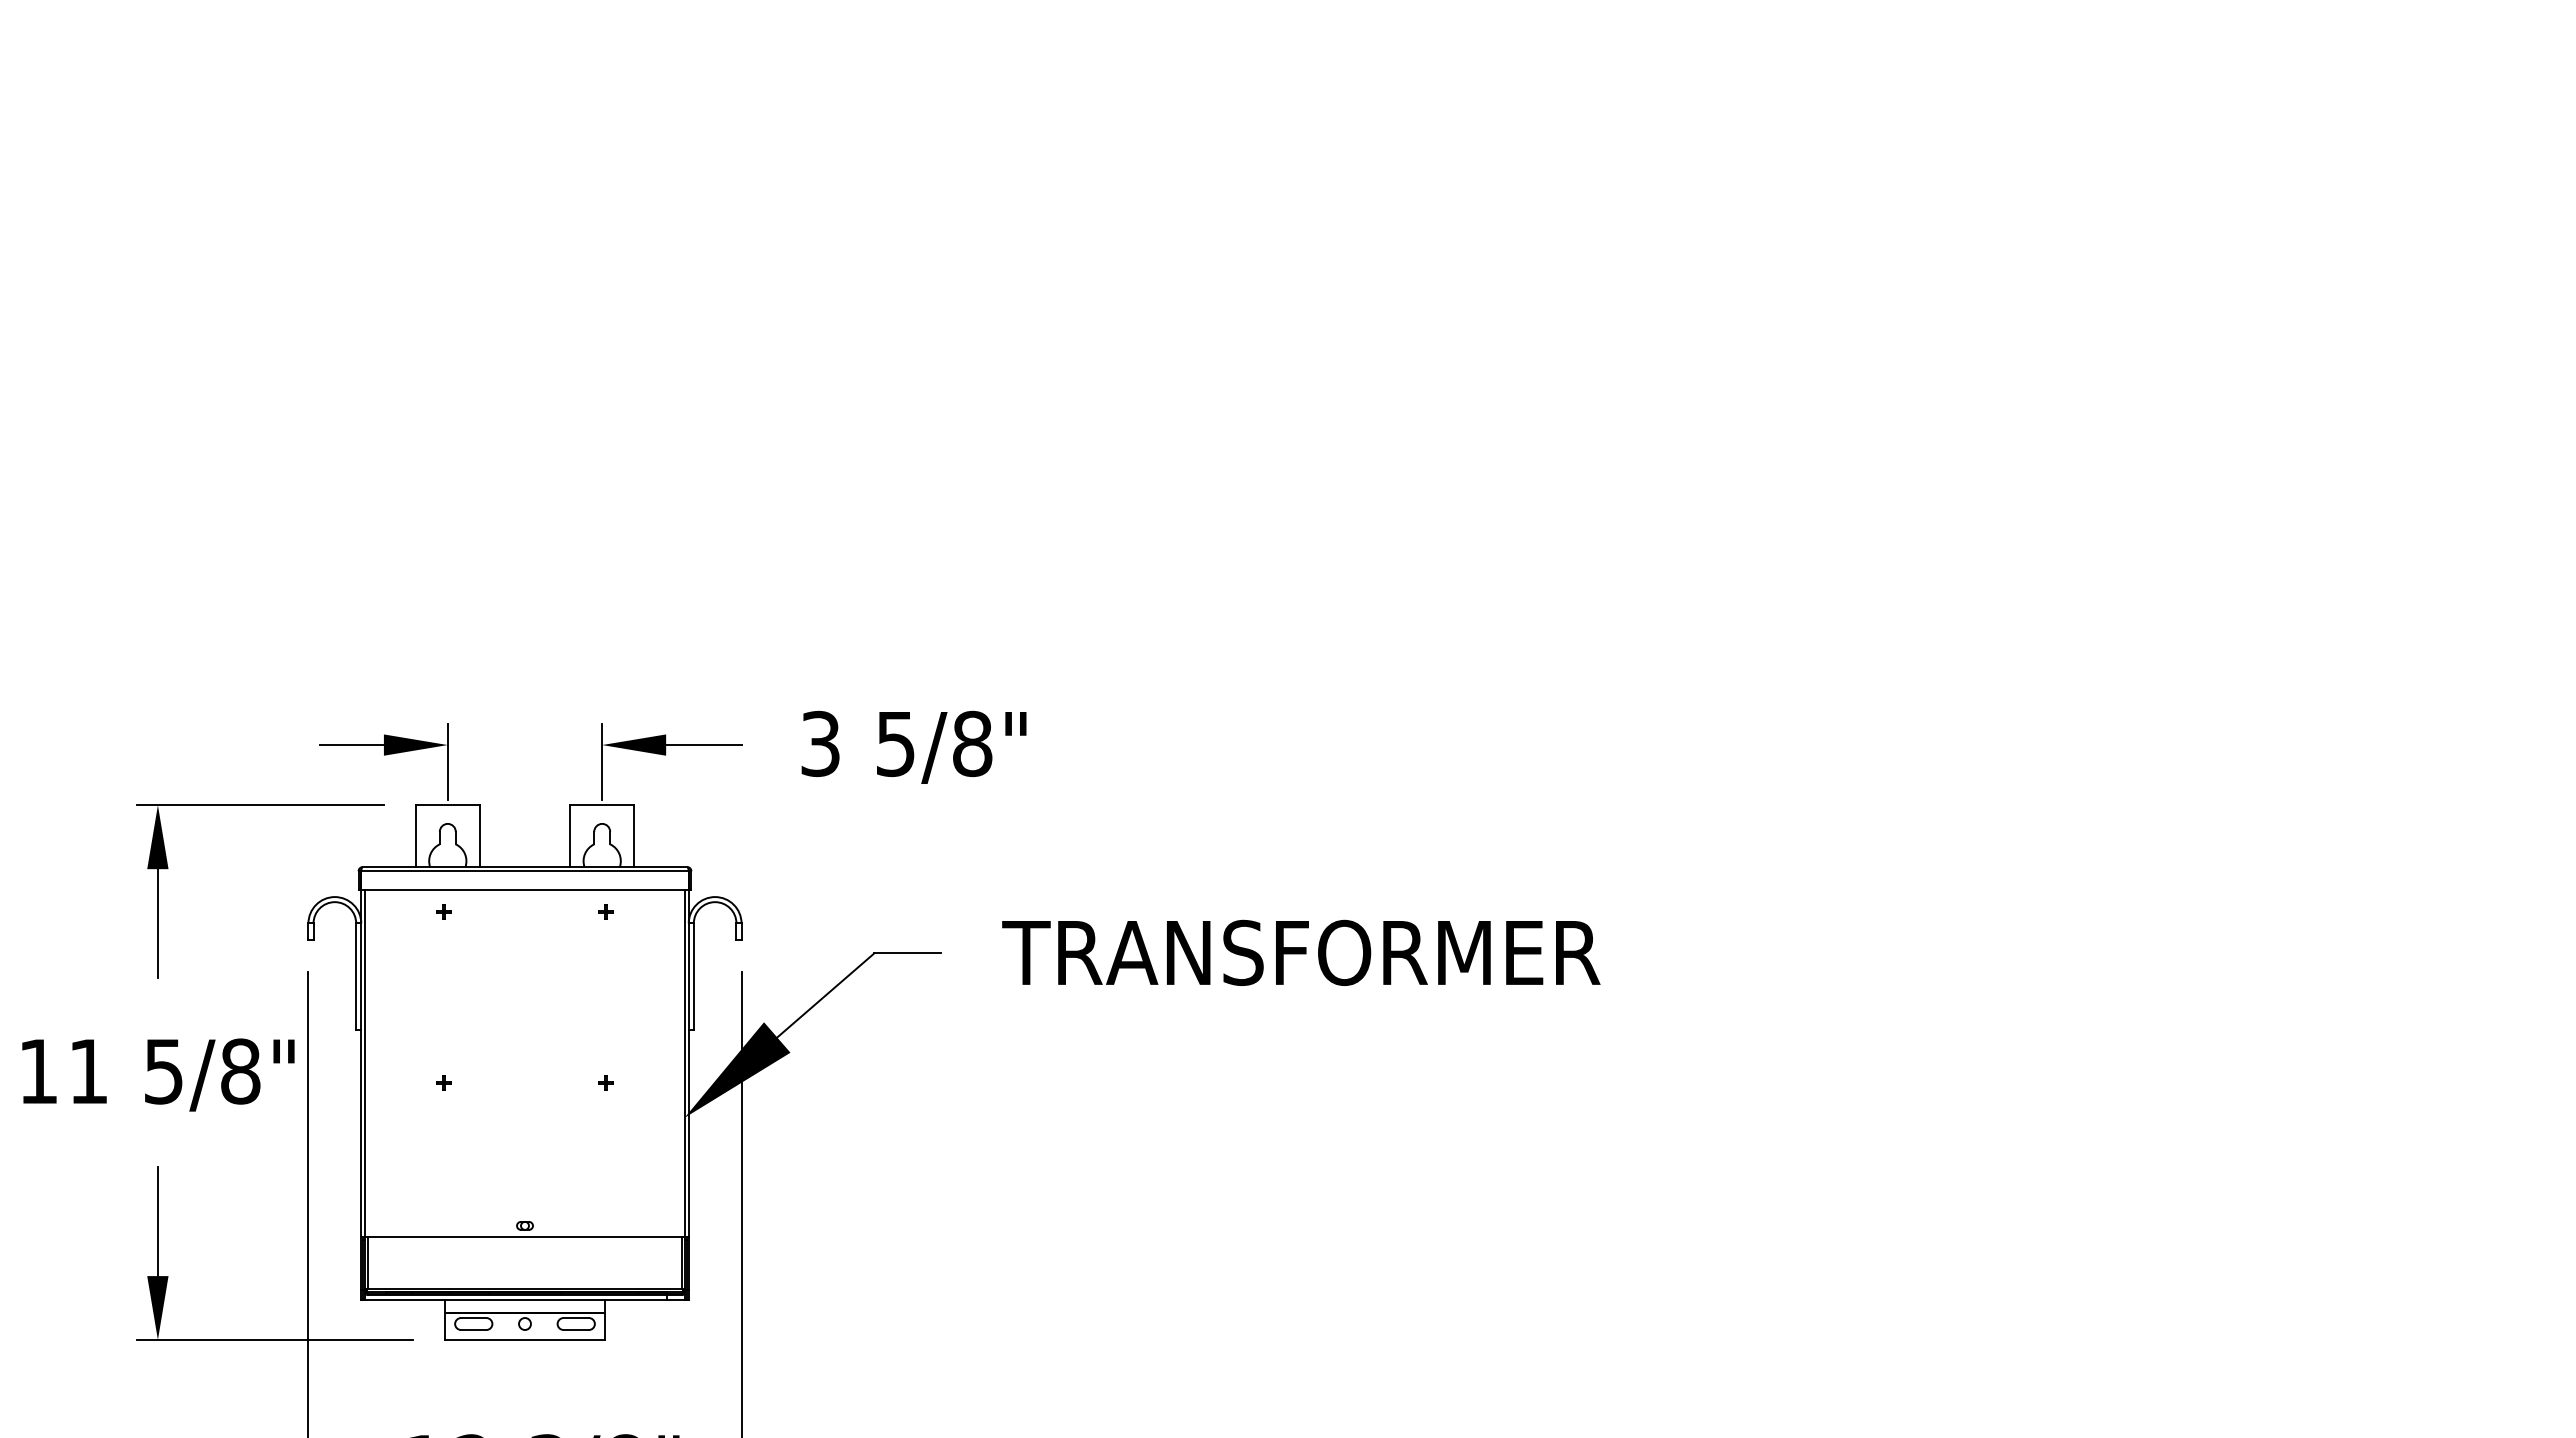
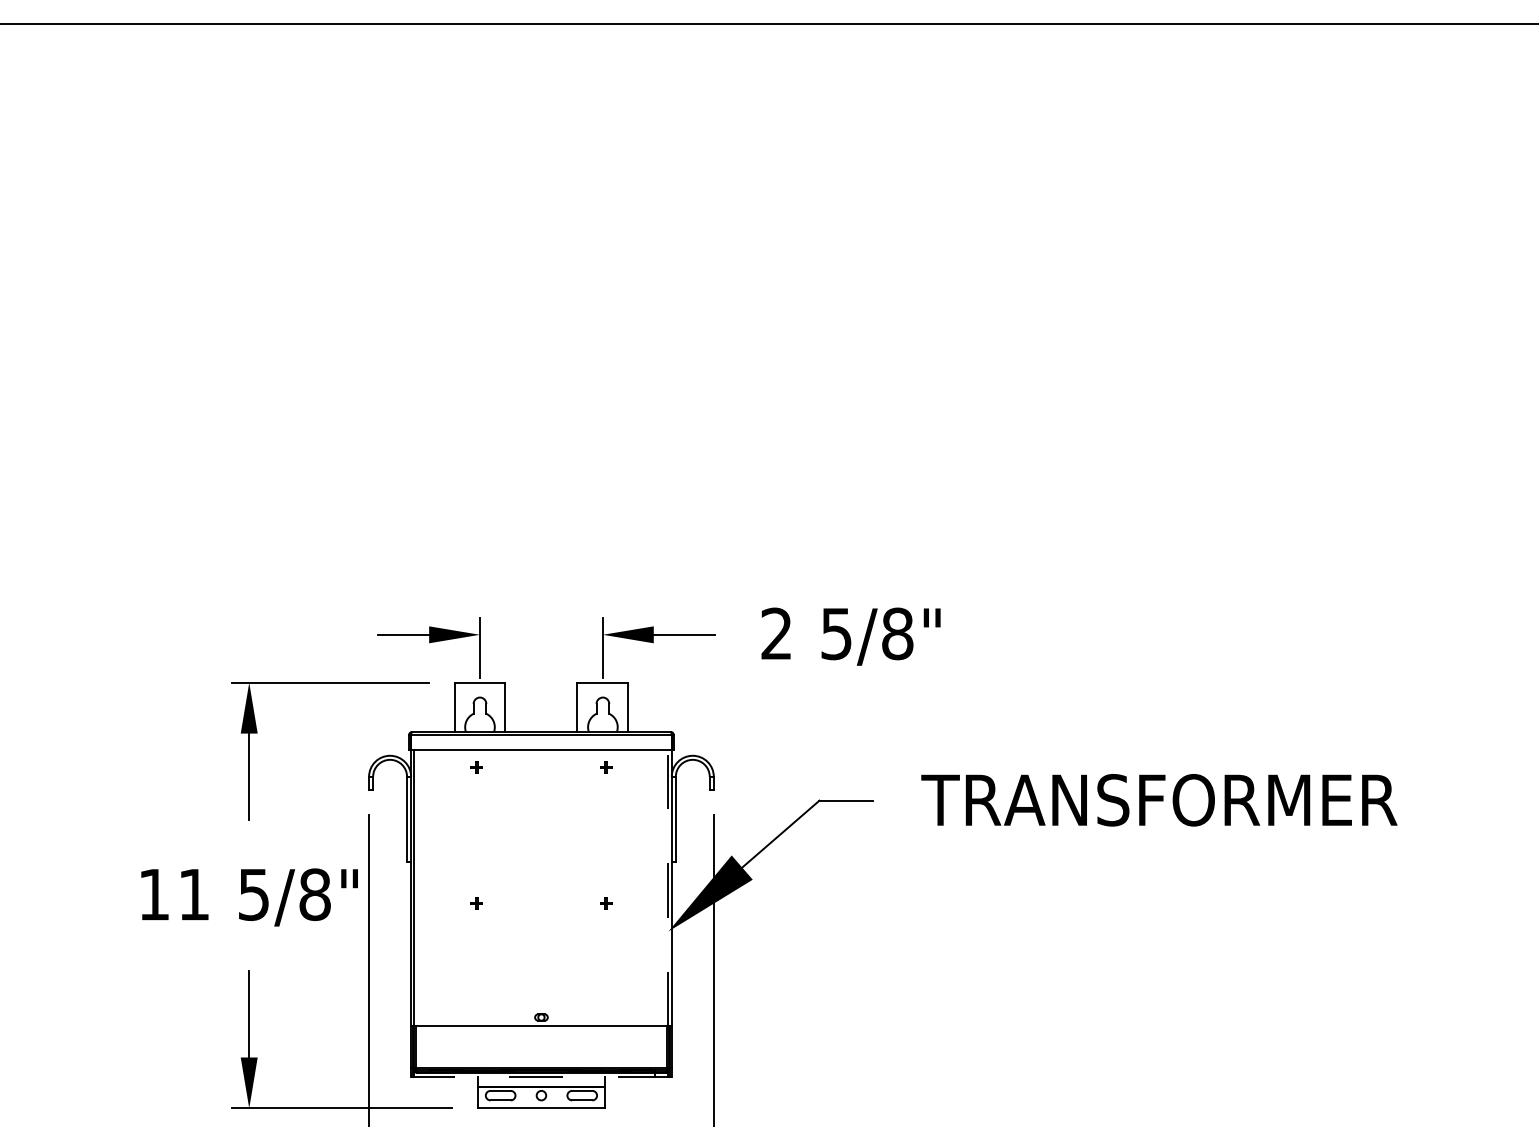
text: (820, 744) -> (776, 634), 3 -> 2
line: (684, 1062) -> (668, 887), solid -> dashed
line: (525, 1300) -> (541, 1076), solid -> dashed

